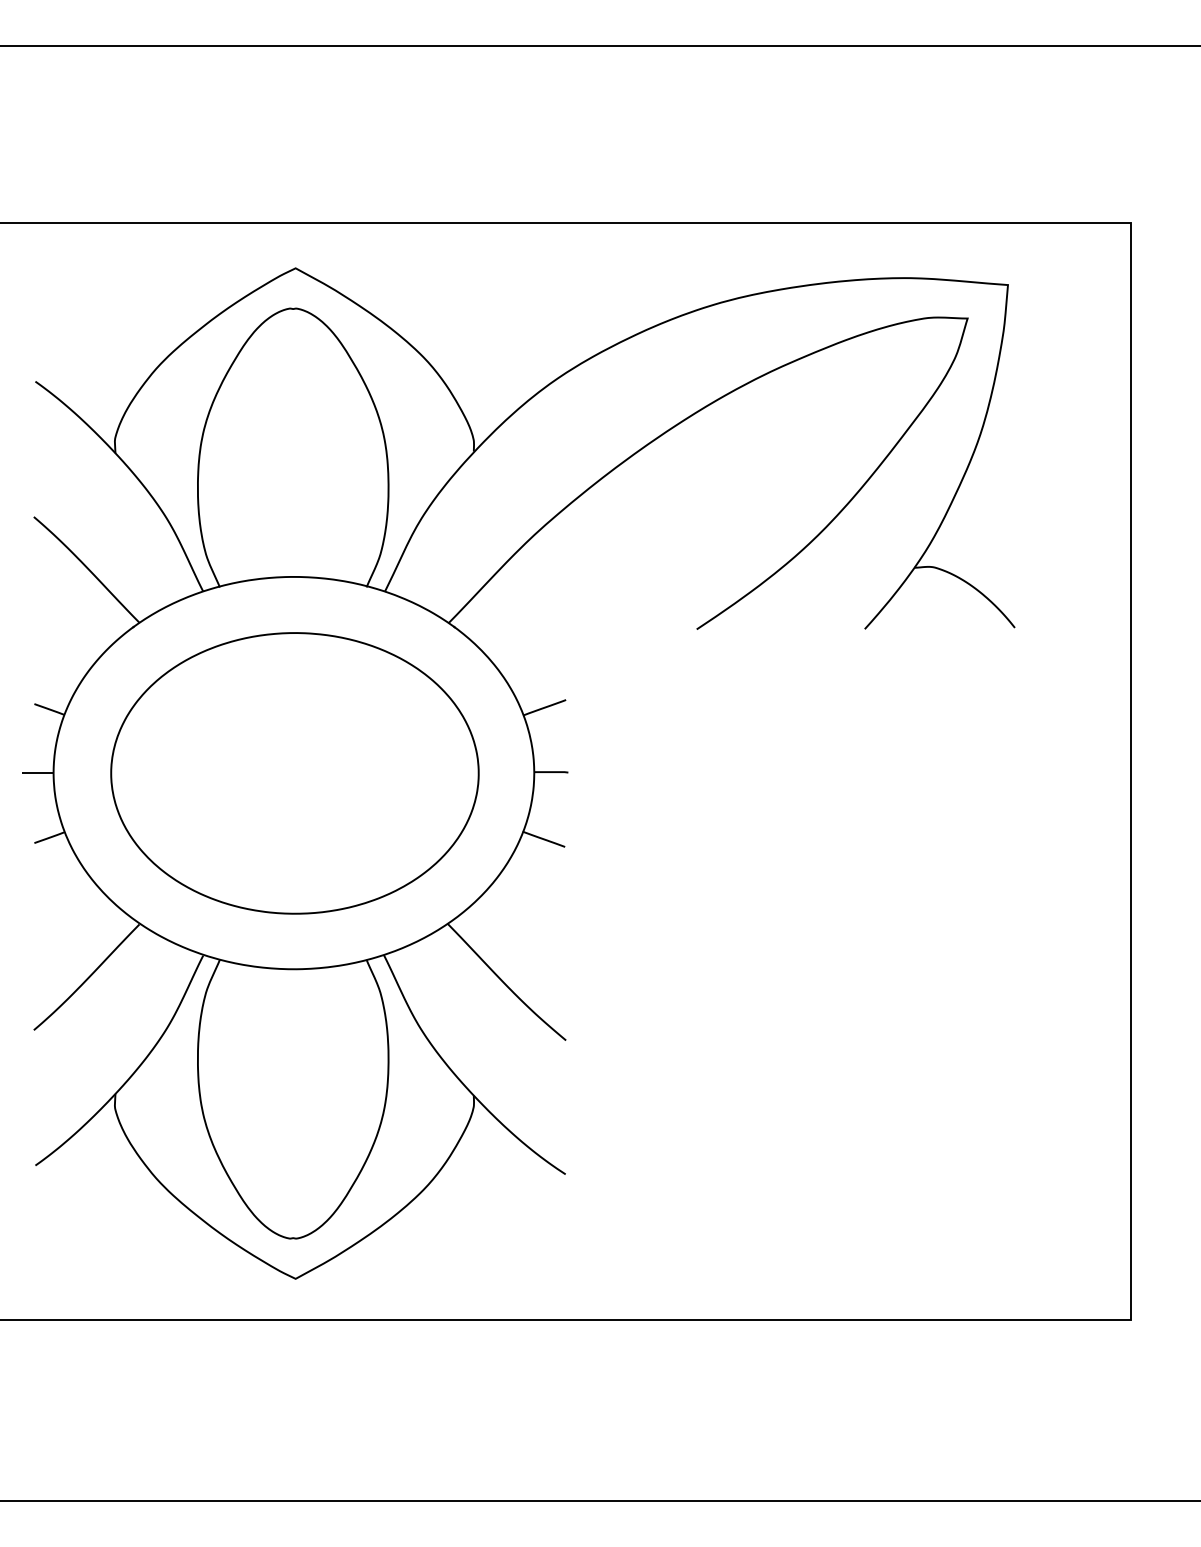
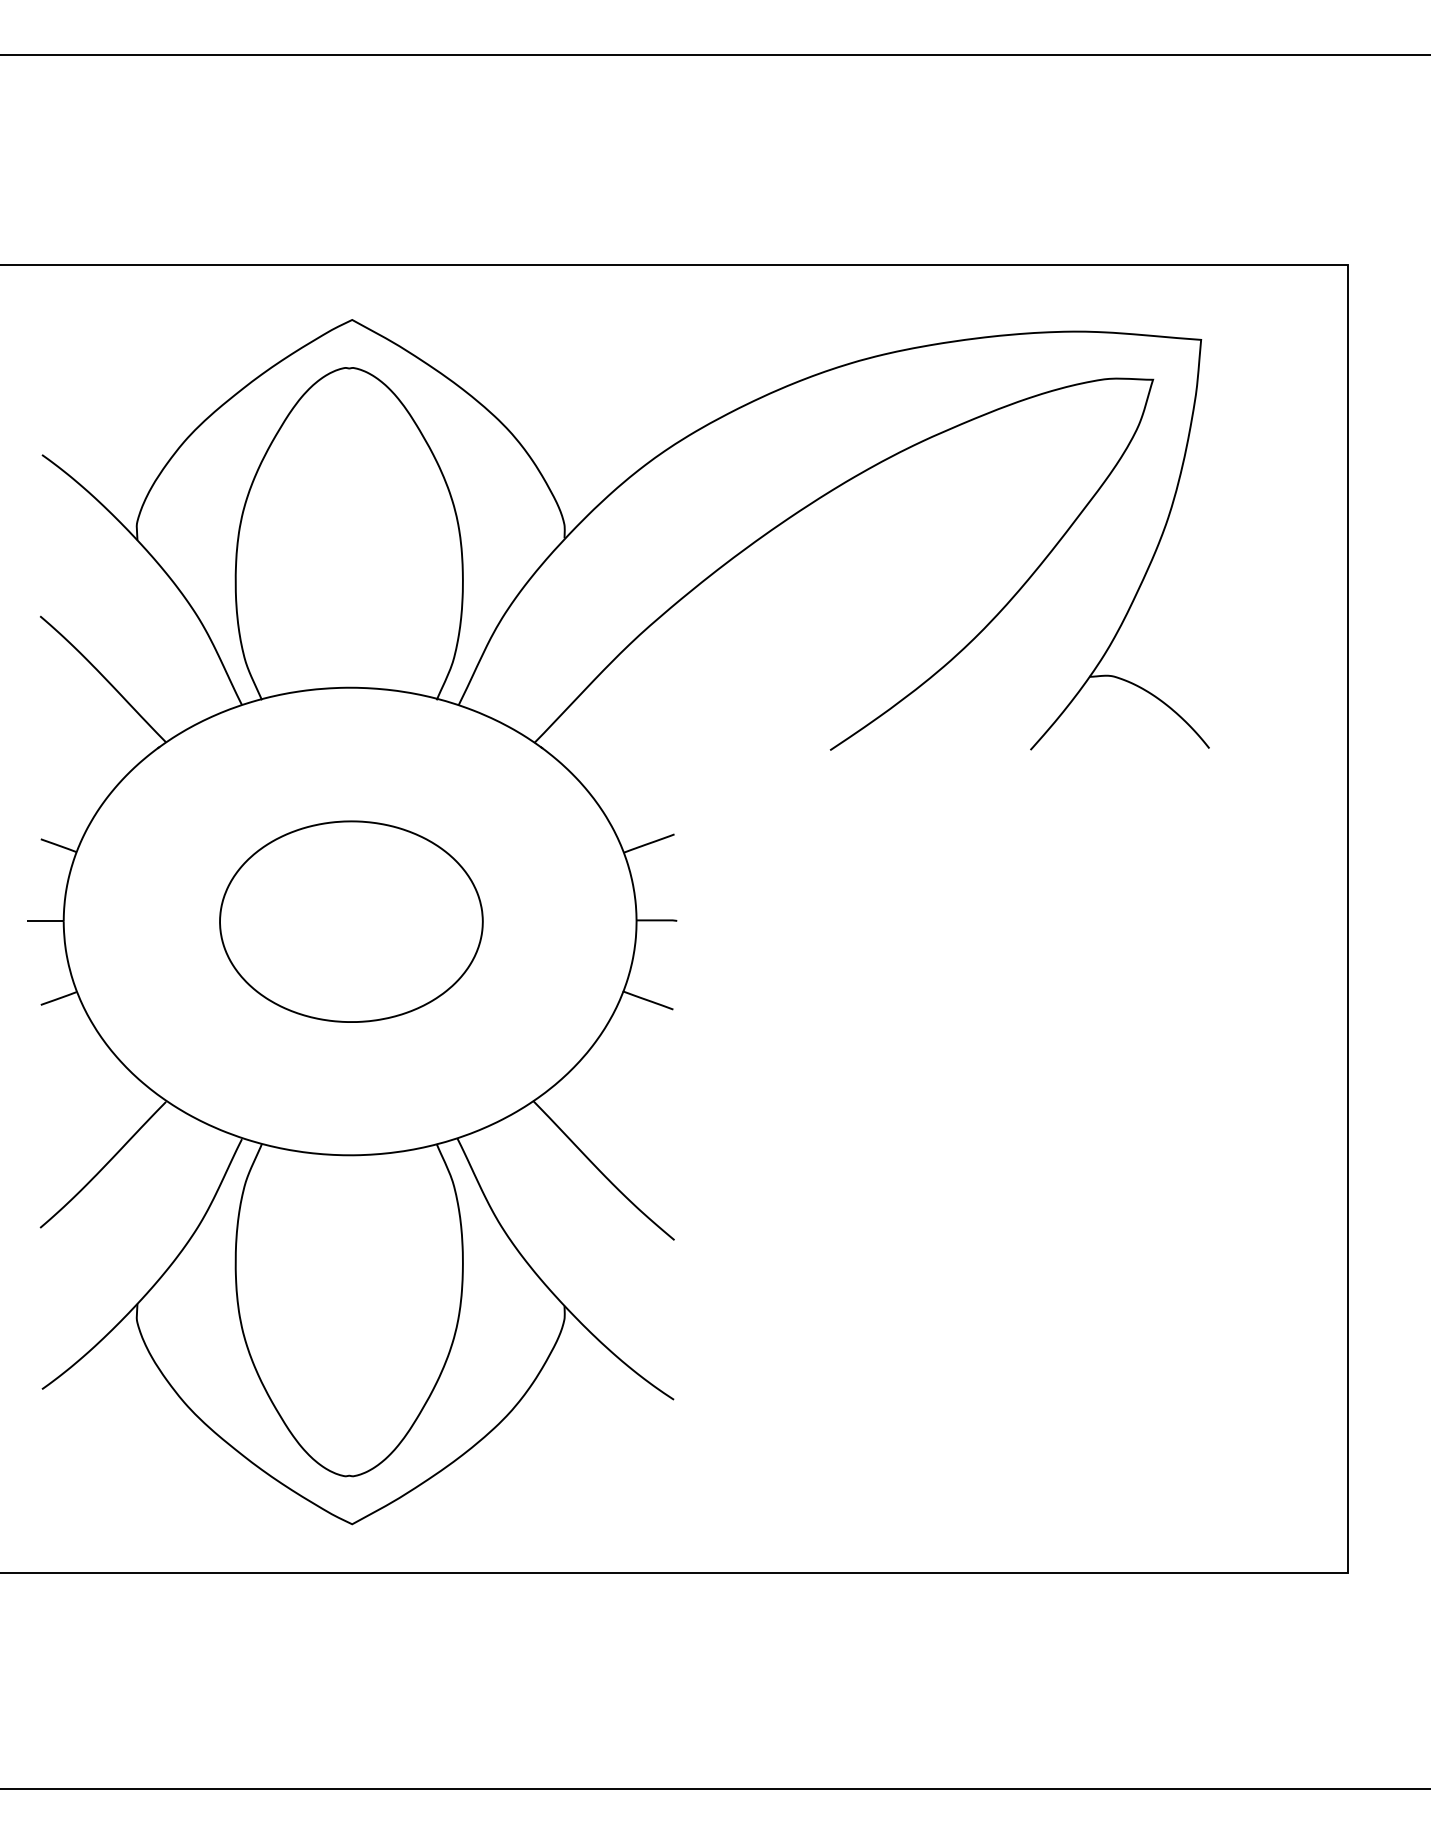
part: (295, 773) -> (351, 921), size x0.6

